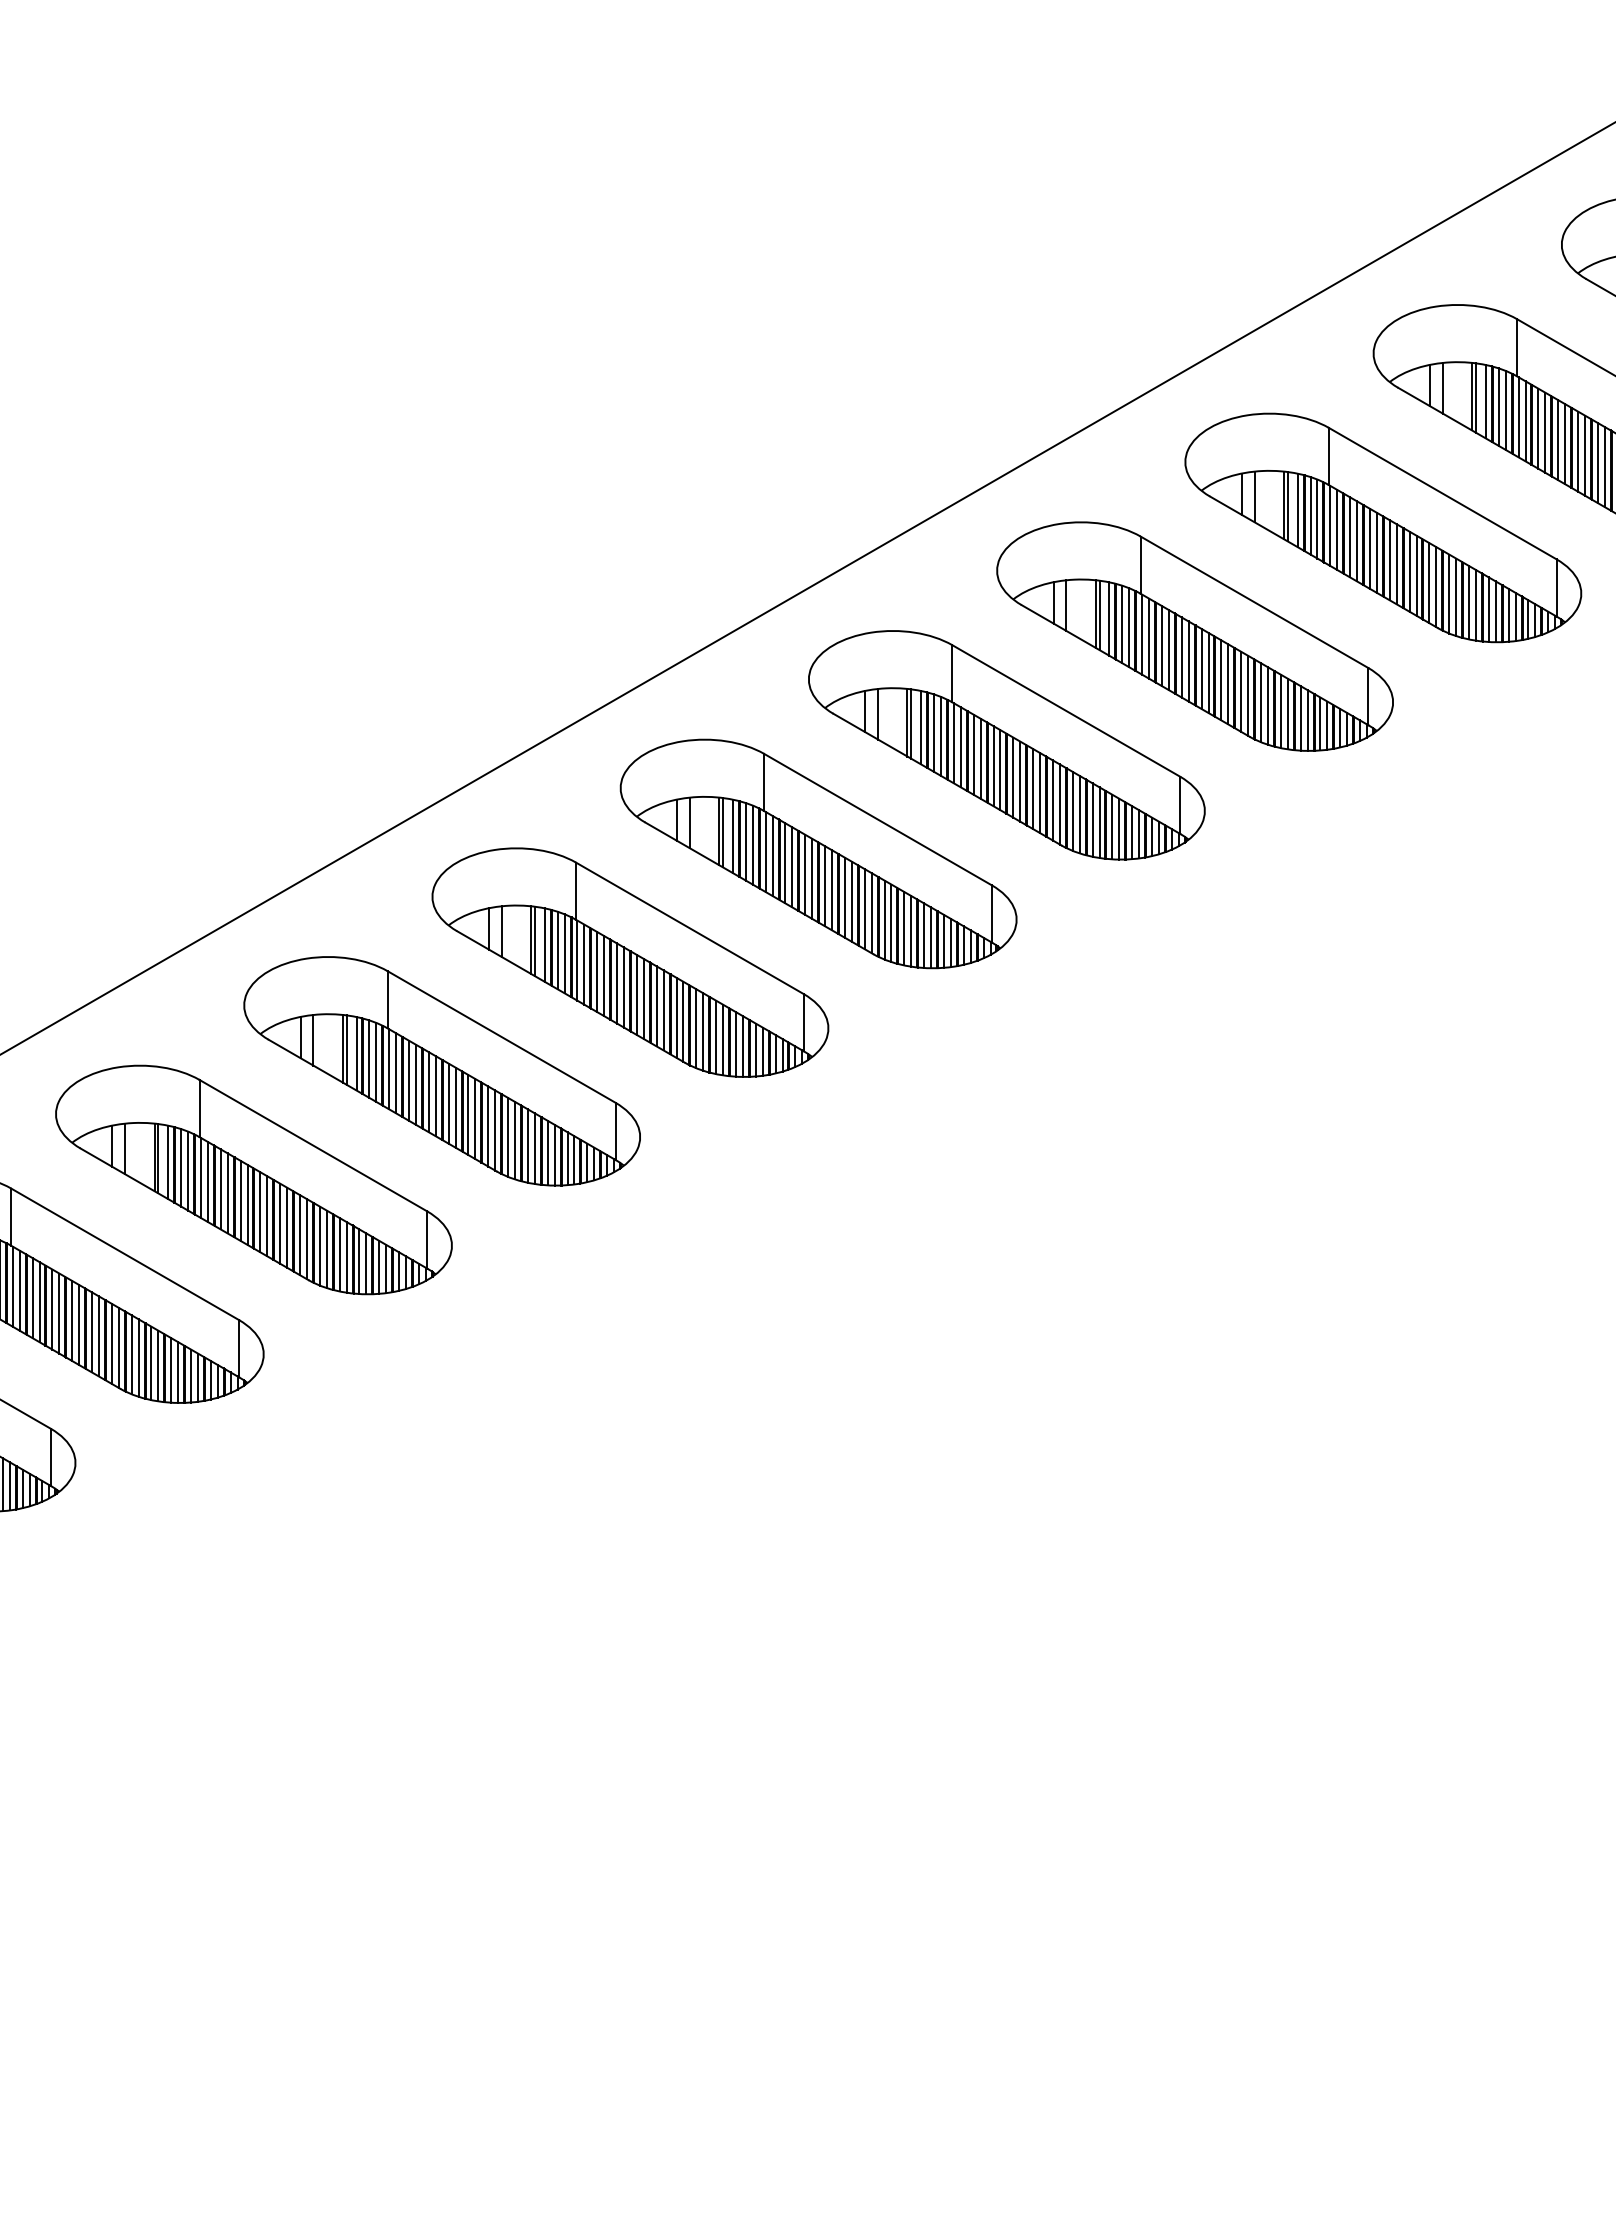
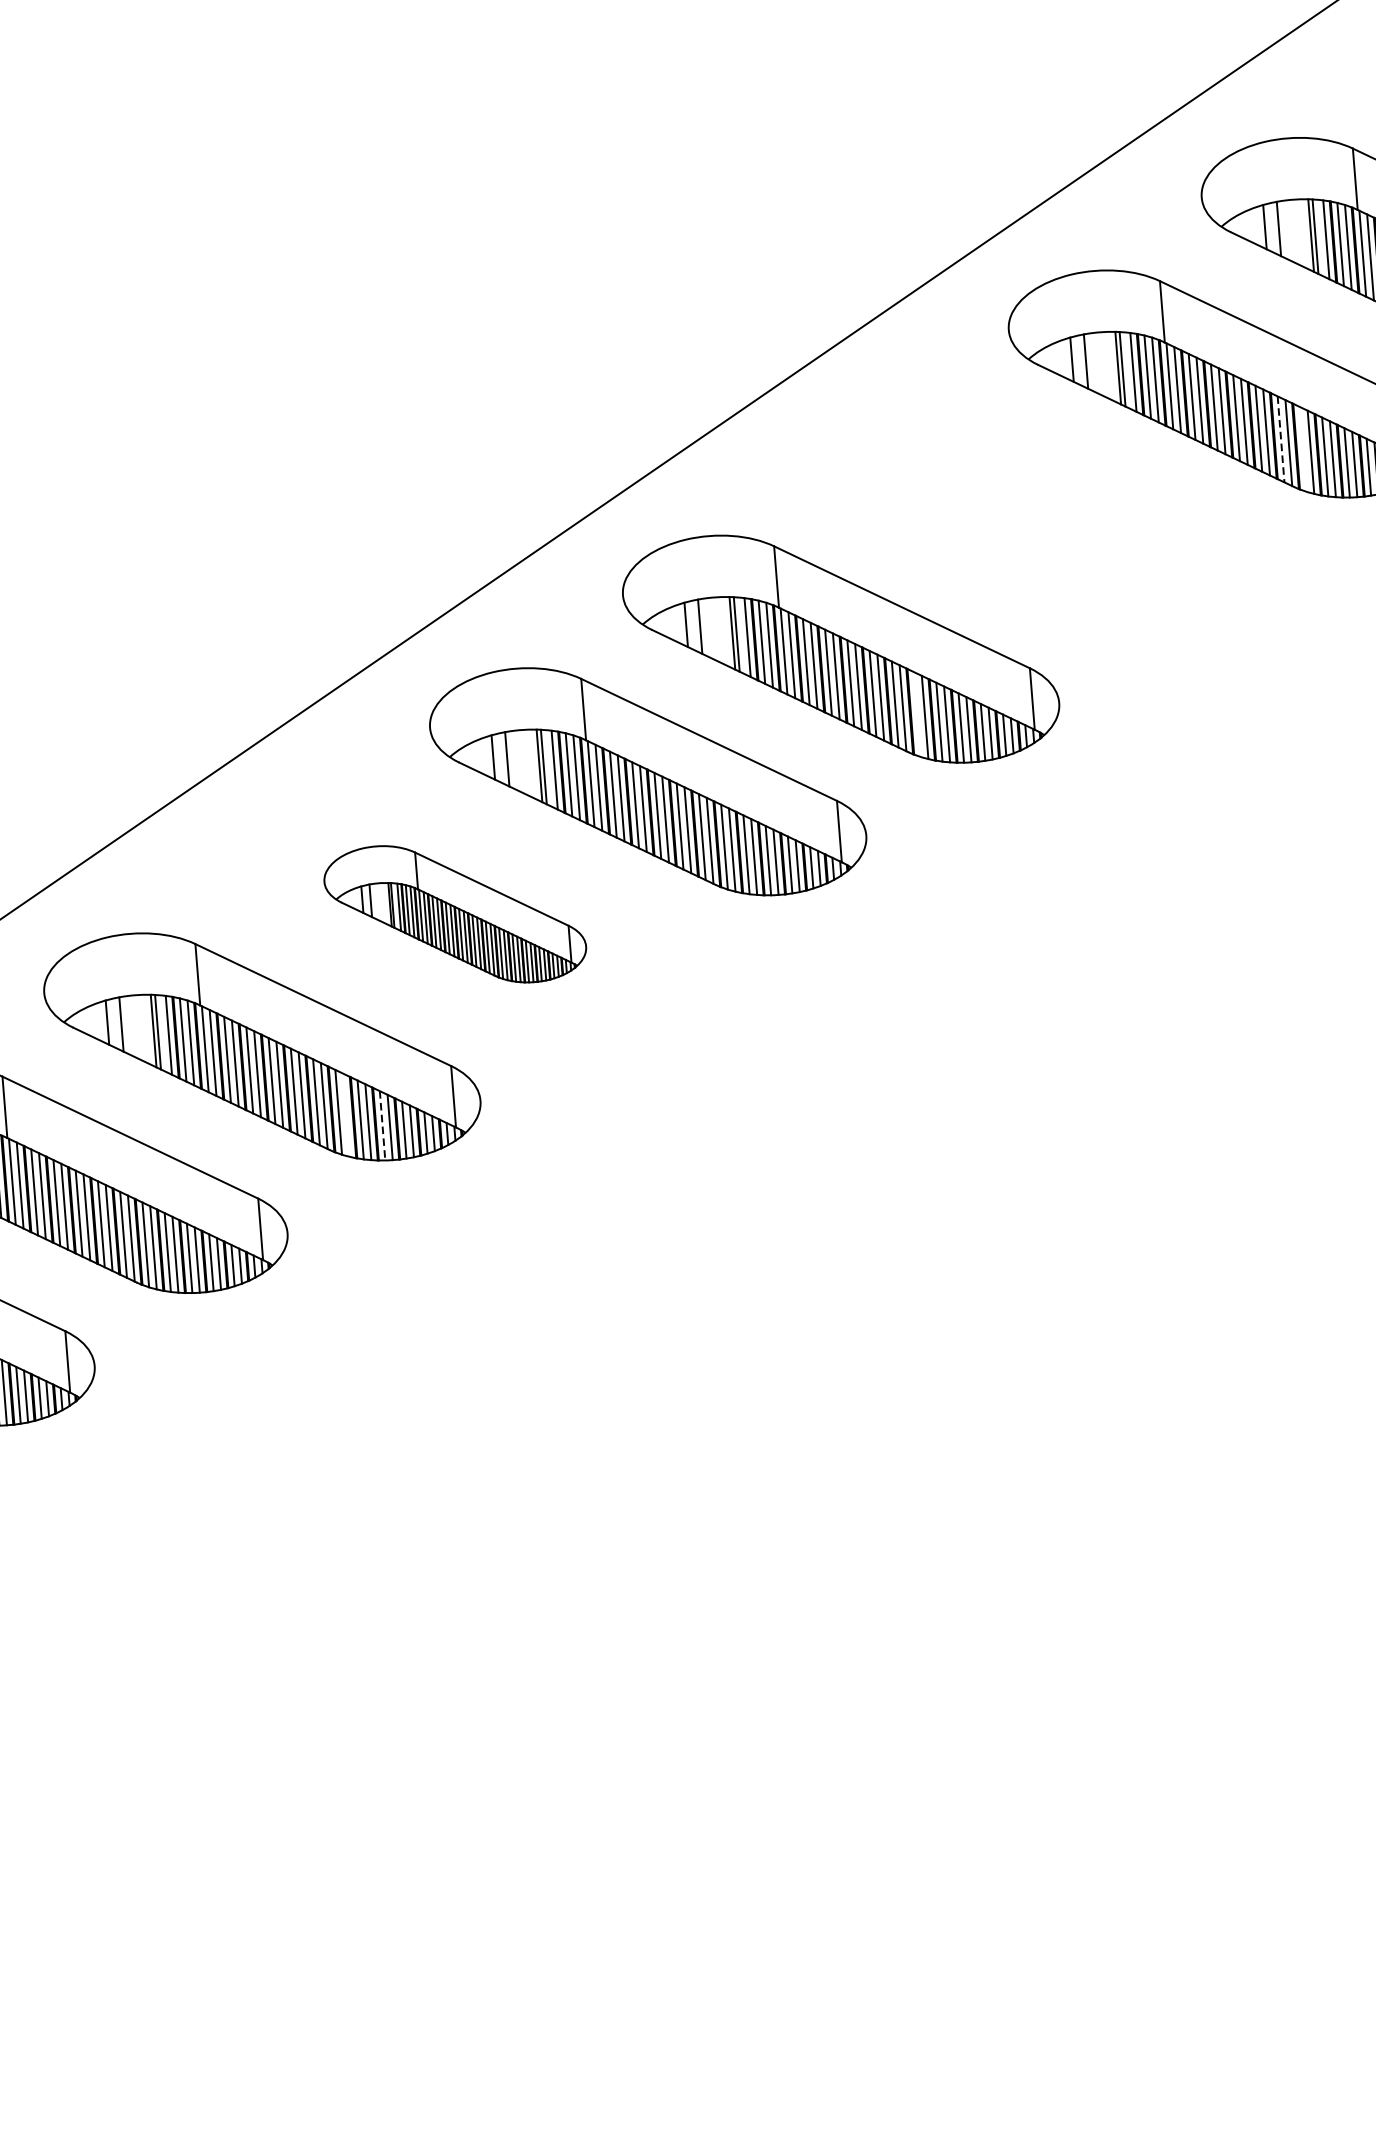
line: (1429, 583) -> (1281, 439), solid -> dashed
line: (1449, 593) -> (1303, 448), removed
part: (1194, 636) -> (1033, 516), removed
line: (1072, 810) -> (917, 713), removed
part: (630, 962) -> (455, 914), size x0.6
line: (515, 1140) -> (346, 1115), removed
line: (547, 1153) -> (382, 1126), solid -> dashed

